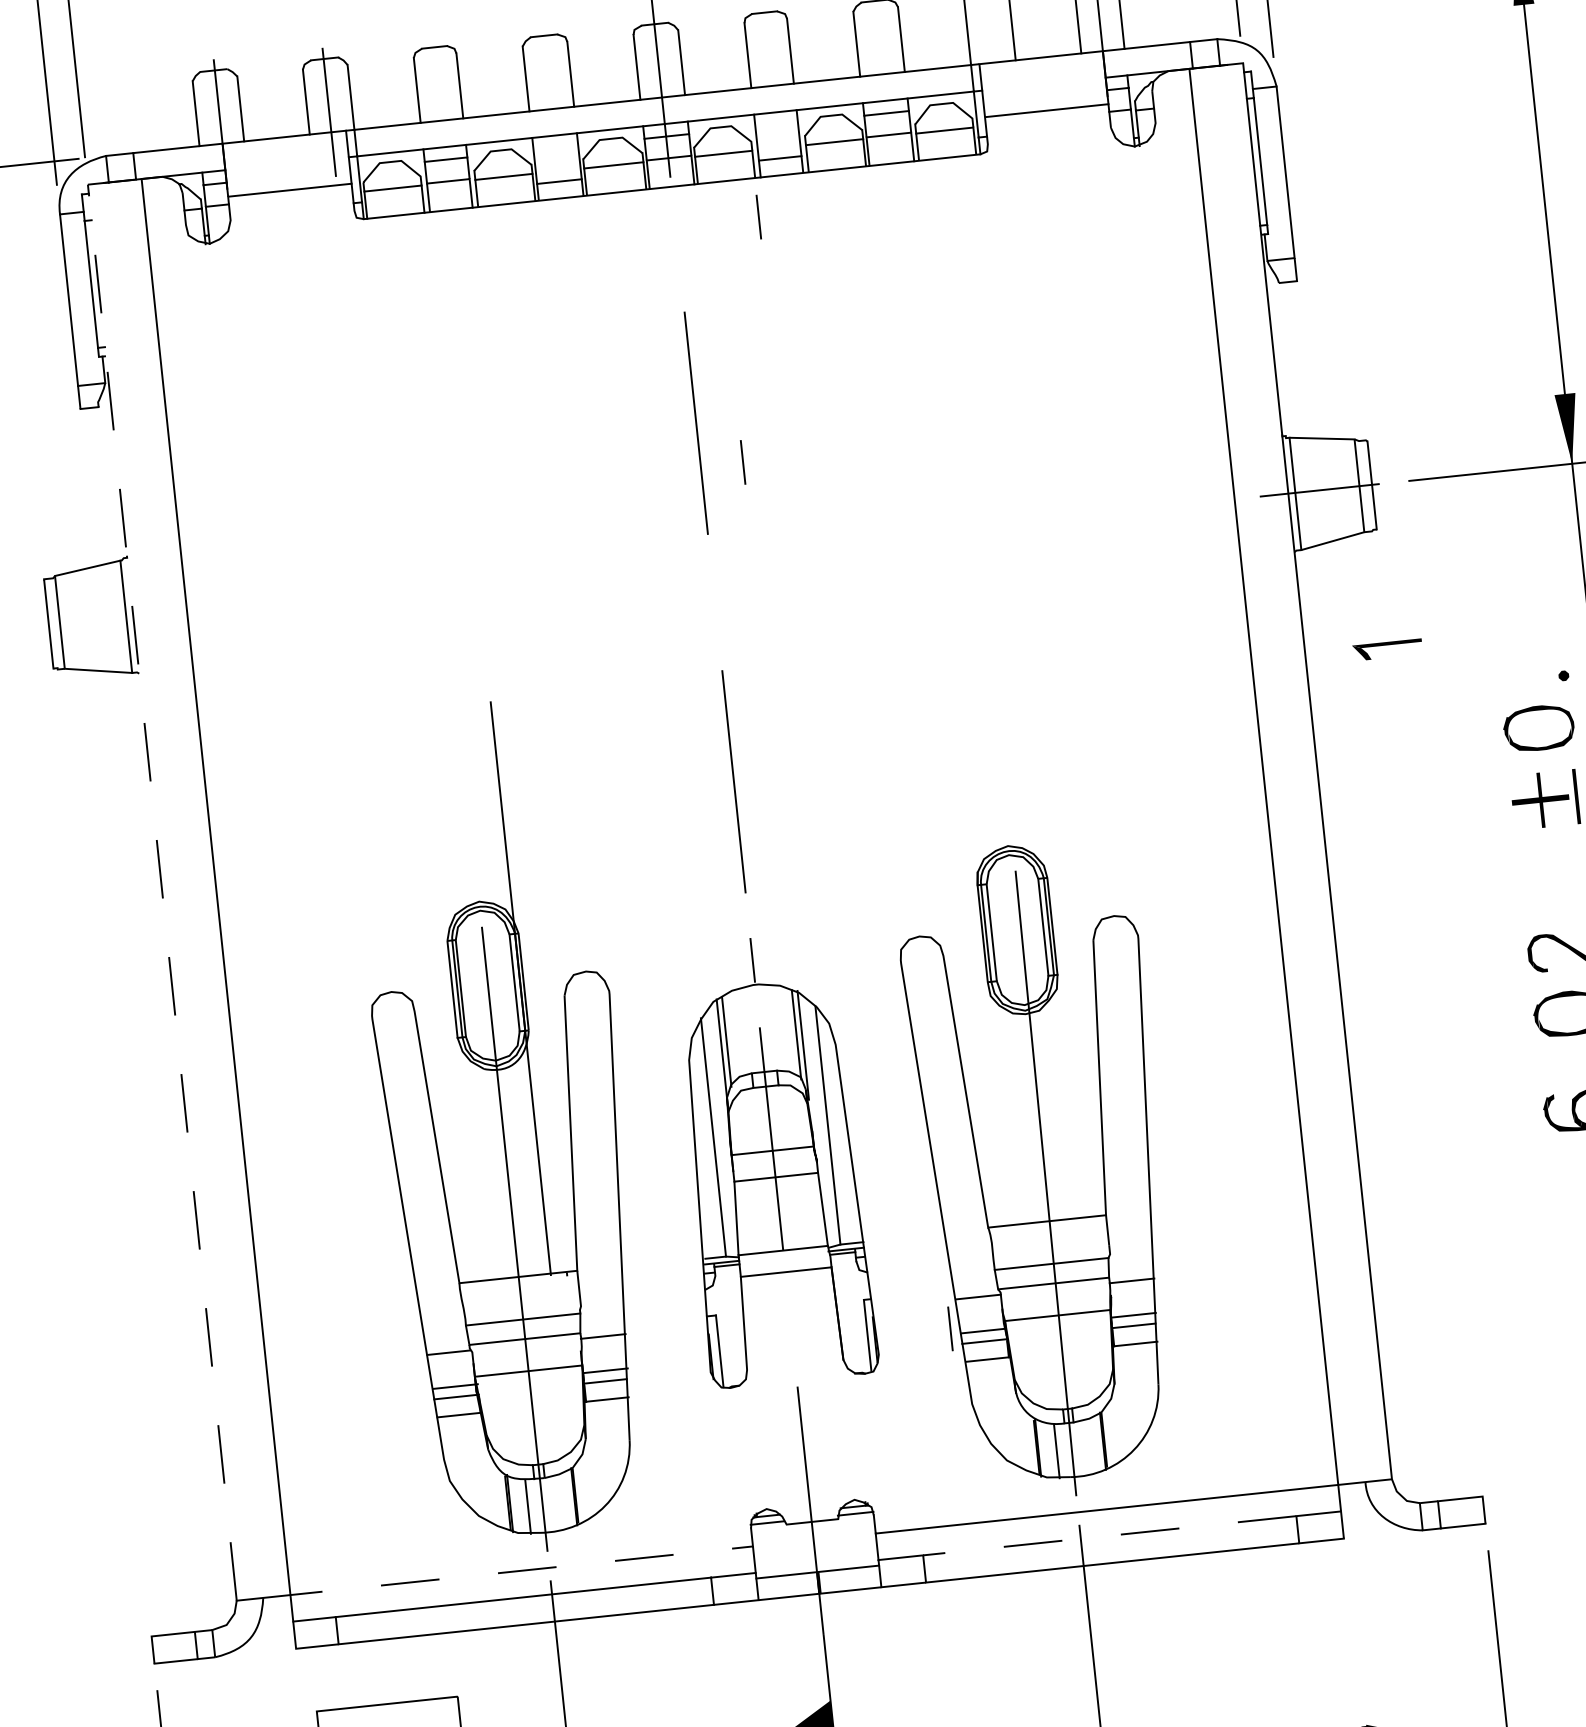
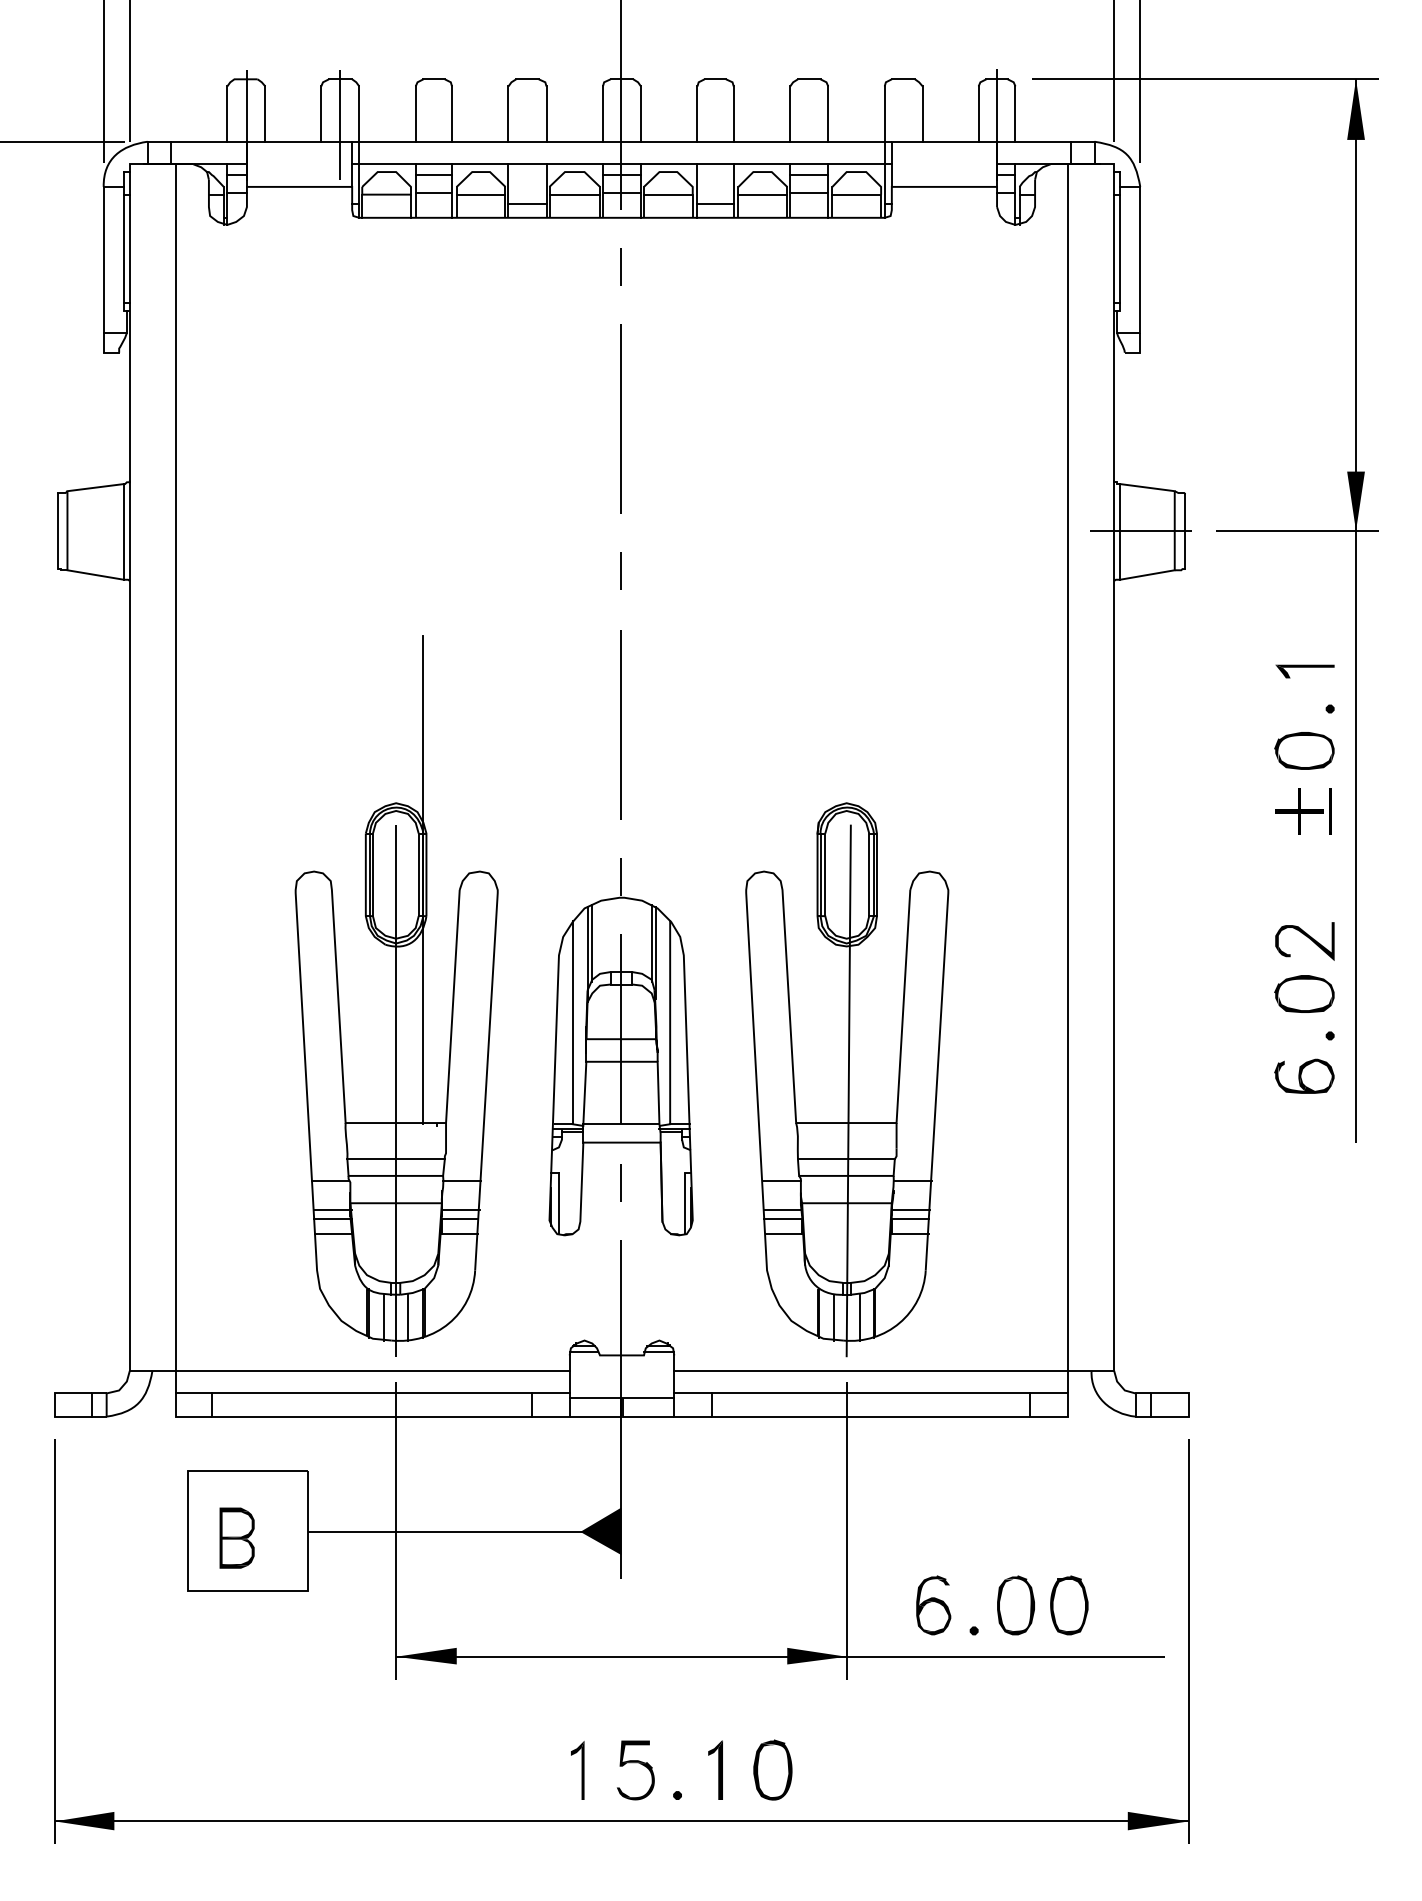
line: (757, 216) -> (620, 266), moved
line: (741, 461) -> (620, 570), moved
part: (1387, 649) -> (1304, 671), moved
line: (159, 865) -> (129, 744), dashed -> solid
line: (949, 1328) -> (620, 1182), moved
line: (1087, 1447) -> (860, 1317), added
line: (557, 1503) -> (408, 1317), added
line: (1108, 1535) -> (870, 1393), dashed -> solid
line: (522, 1570) -> (373, 1370), dashed -> solid

